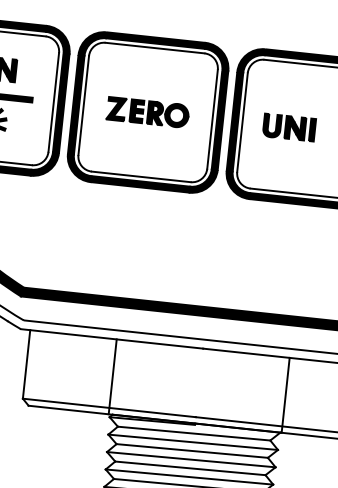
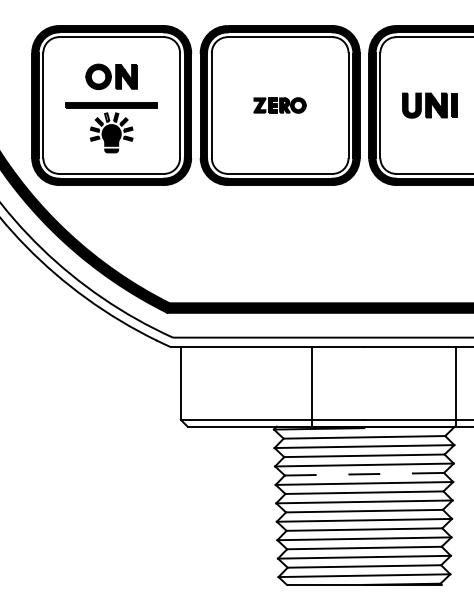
part: (147, 112) -> (279, 105), size x0.6
line: (112, 376) -> (311, 386), moved
line: (190, 468) -> (364, 474), solid -> dashed

